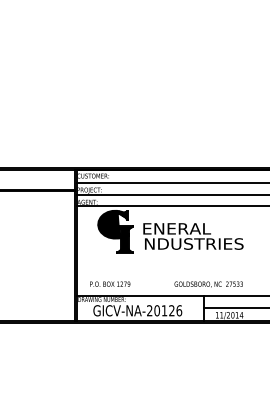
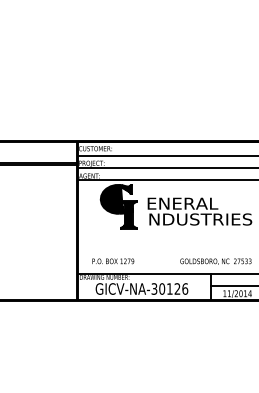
text: (149, 310) -> (154, 288), GICV-NA-20126 -> GICV-NA-30126

